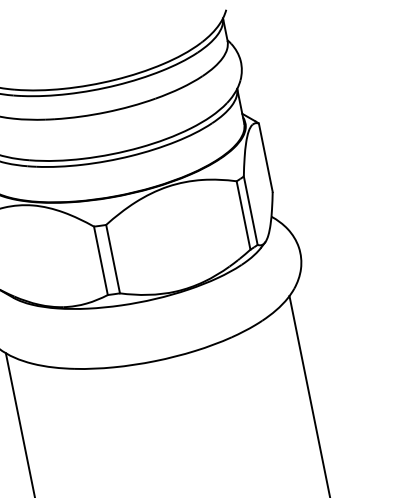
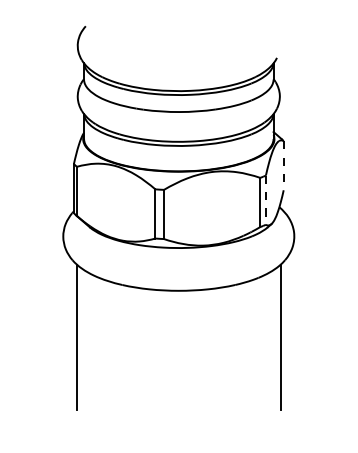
line: (265, 157) -> (283, 165), solid -> dashed
line: (250, 211) -> (265, 200), solid -> dashed

